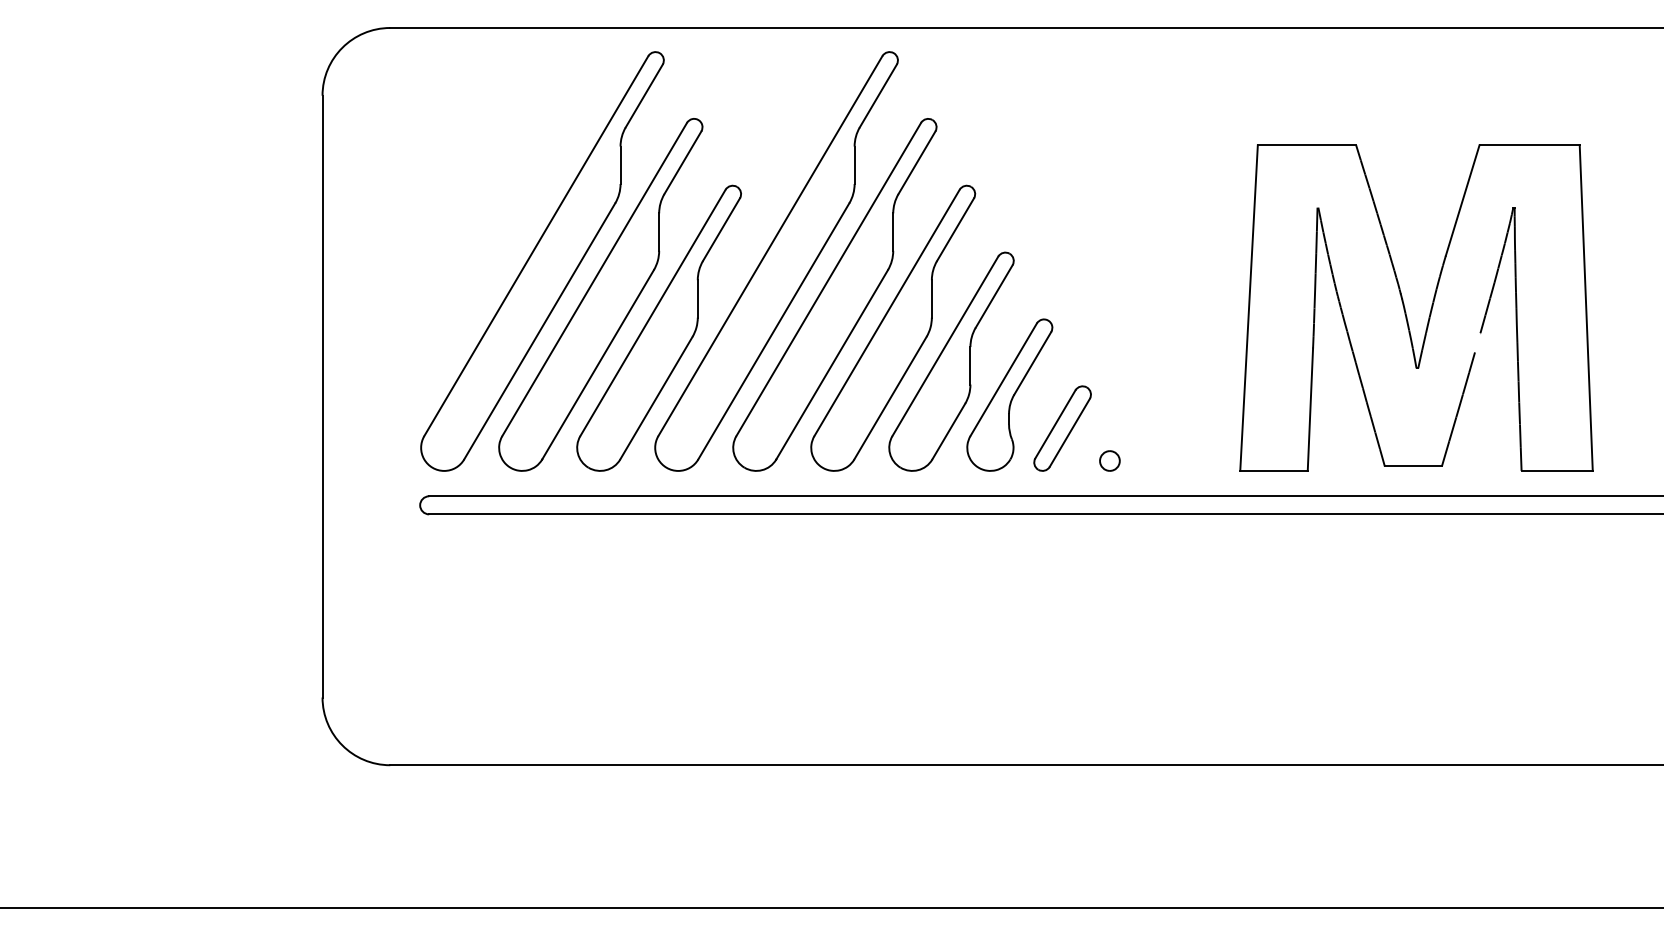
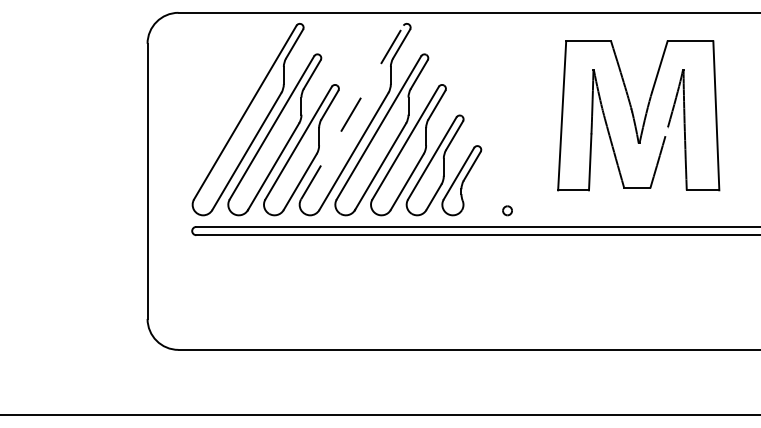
line: (770, 245) -> (352, 112), solid -> dashed
part: (1415, 307) -> (638, 115), moved
part: (1061, 427) -> (485, 195), removed

